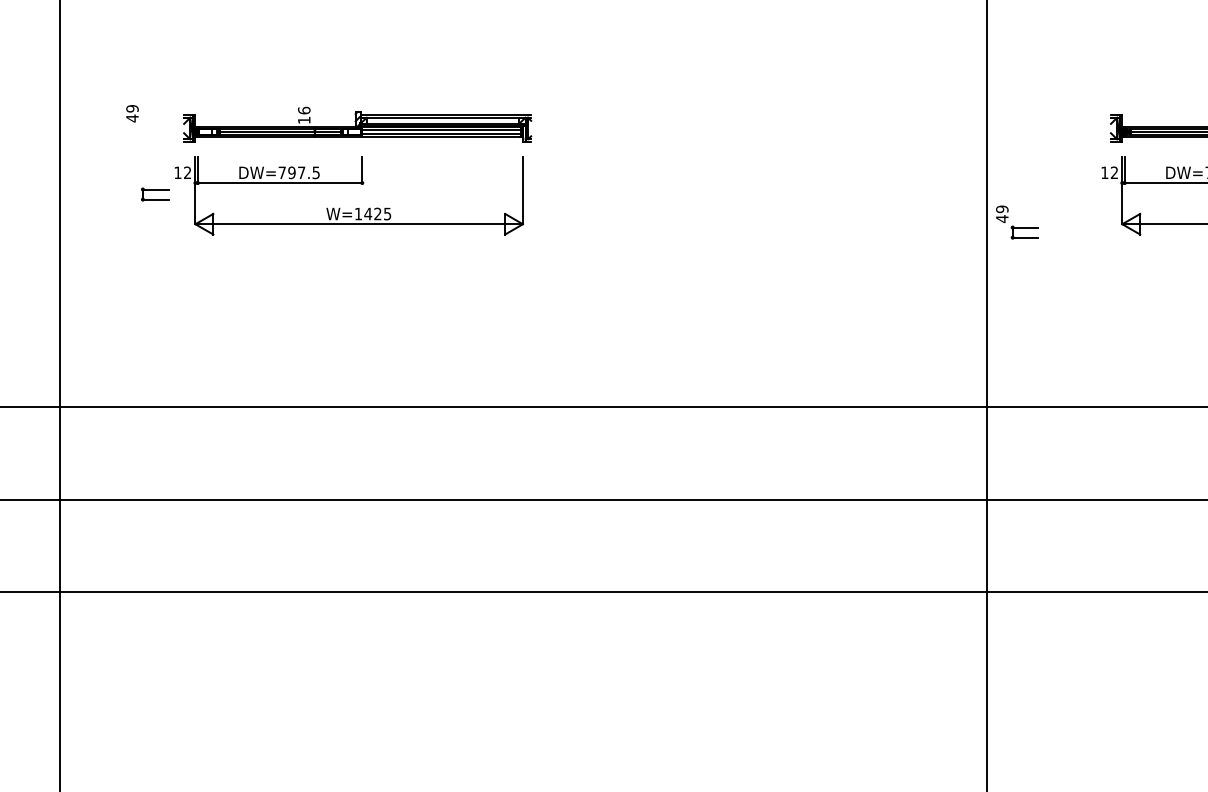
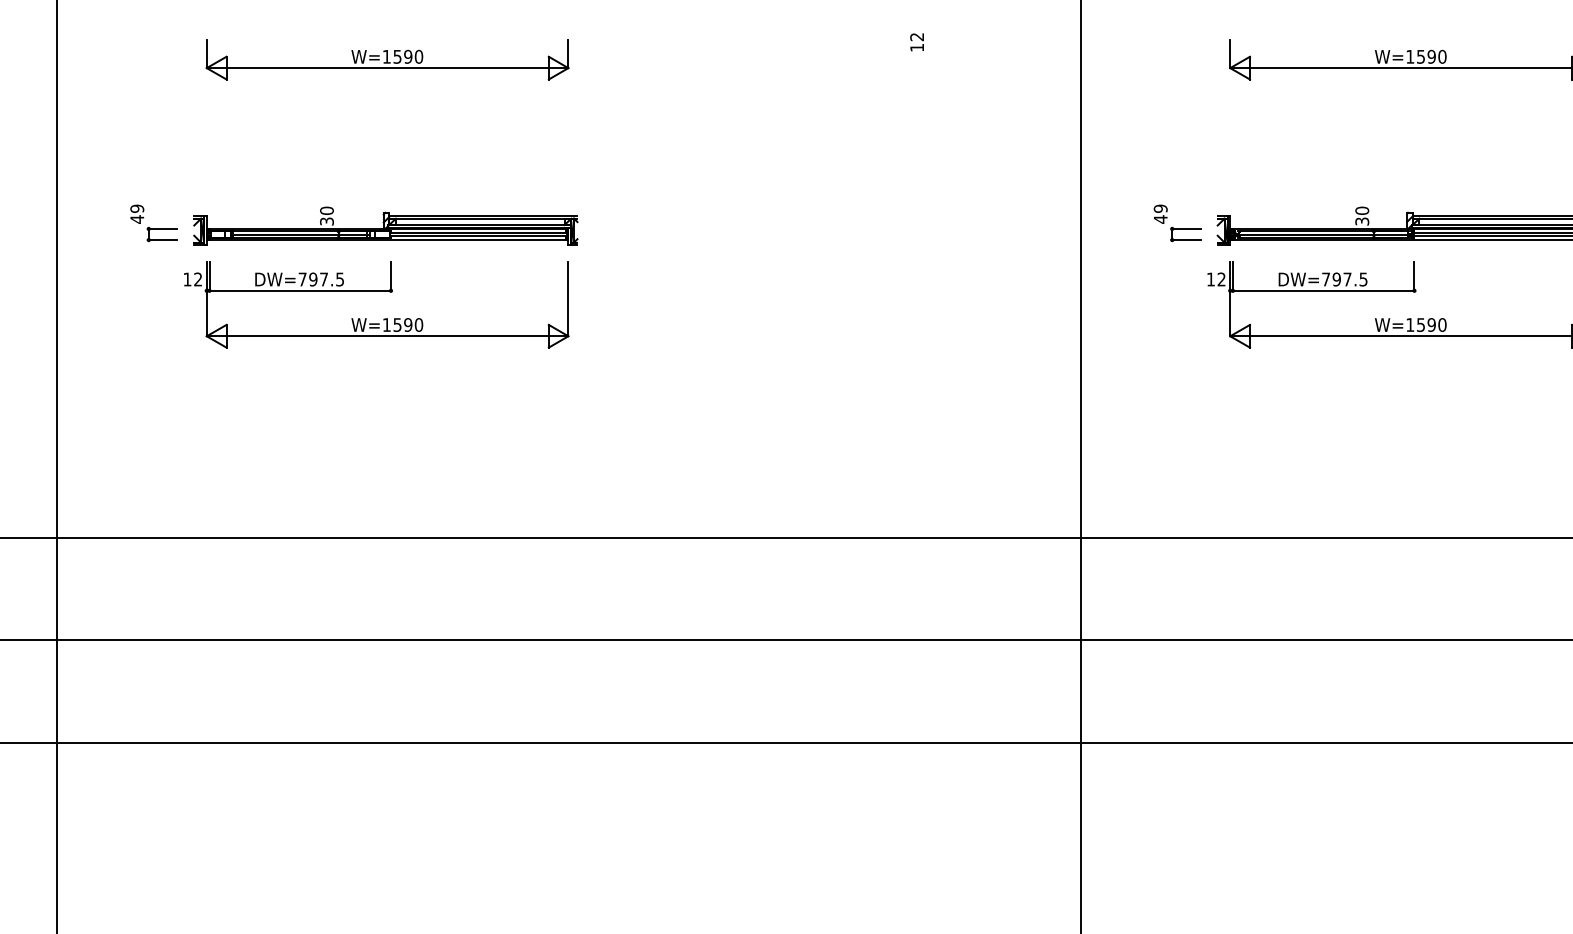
text: (303, 114) -> (326, 215), 16 -> 30
part: (154, 194) -> (161, 234), moved
text: (378, 213) -> (408, 324), W=1425 -> W=1590
part: (1017, 222) -> (1177, 223), moved

